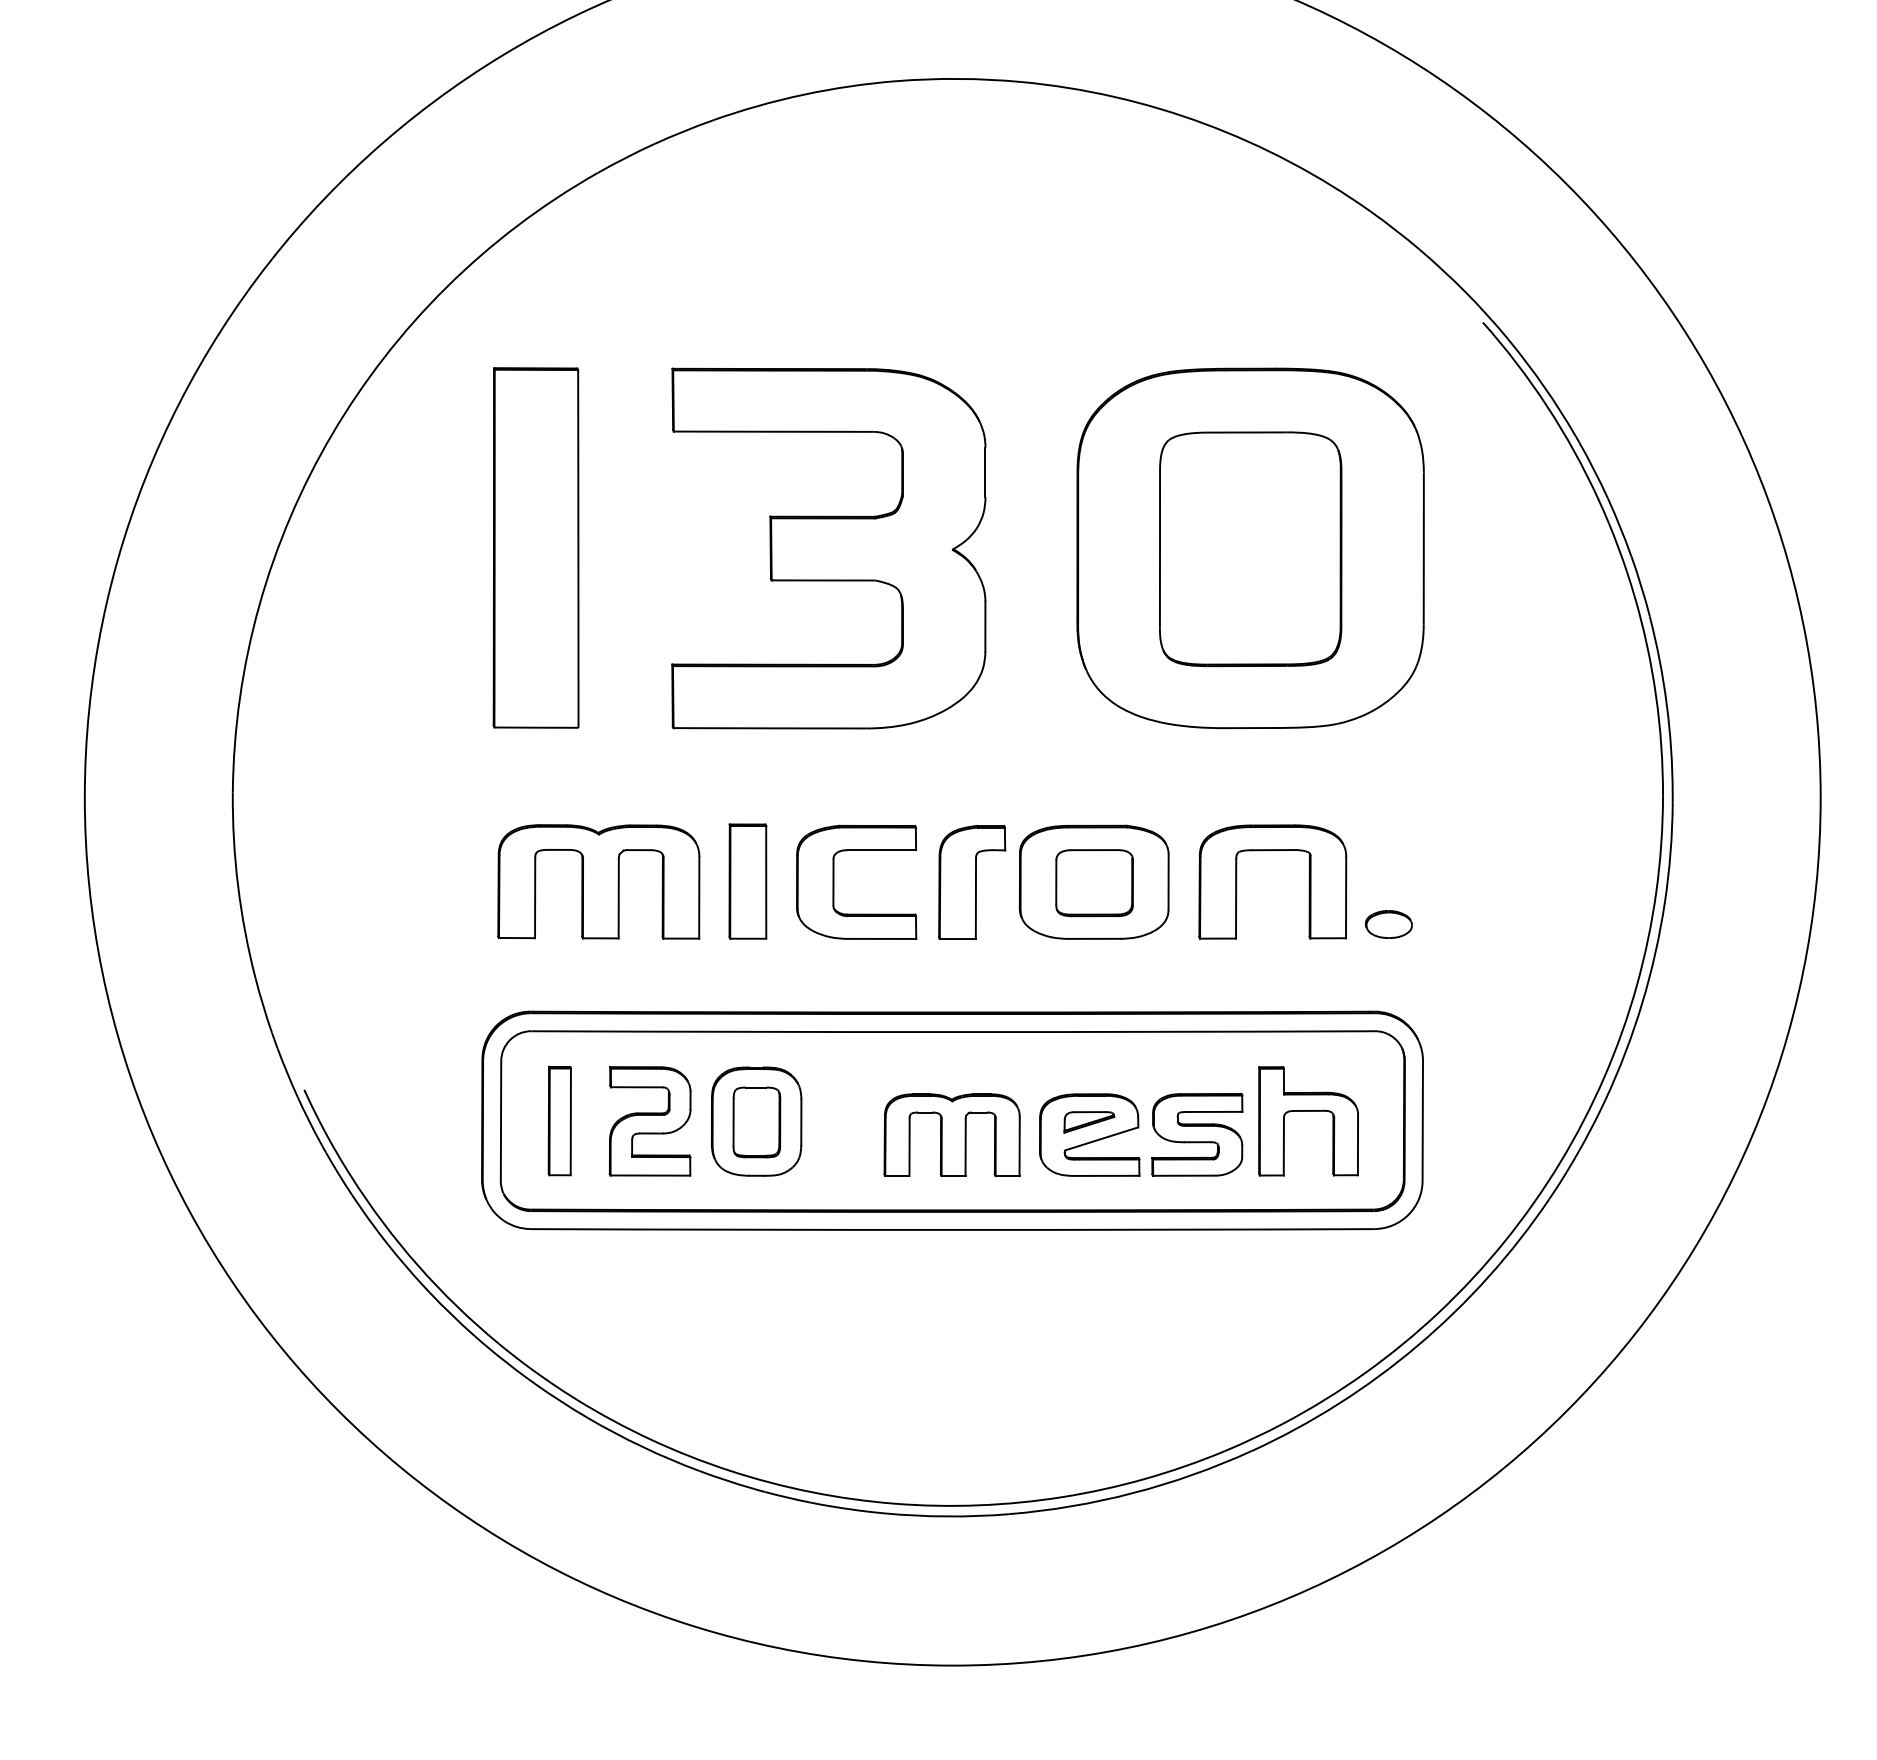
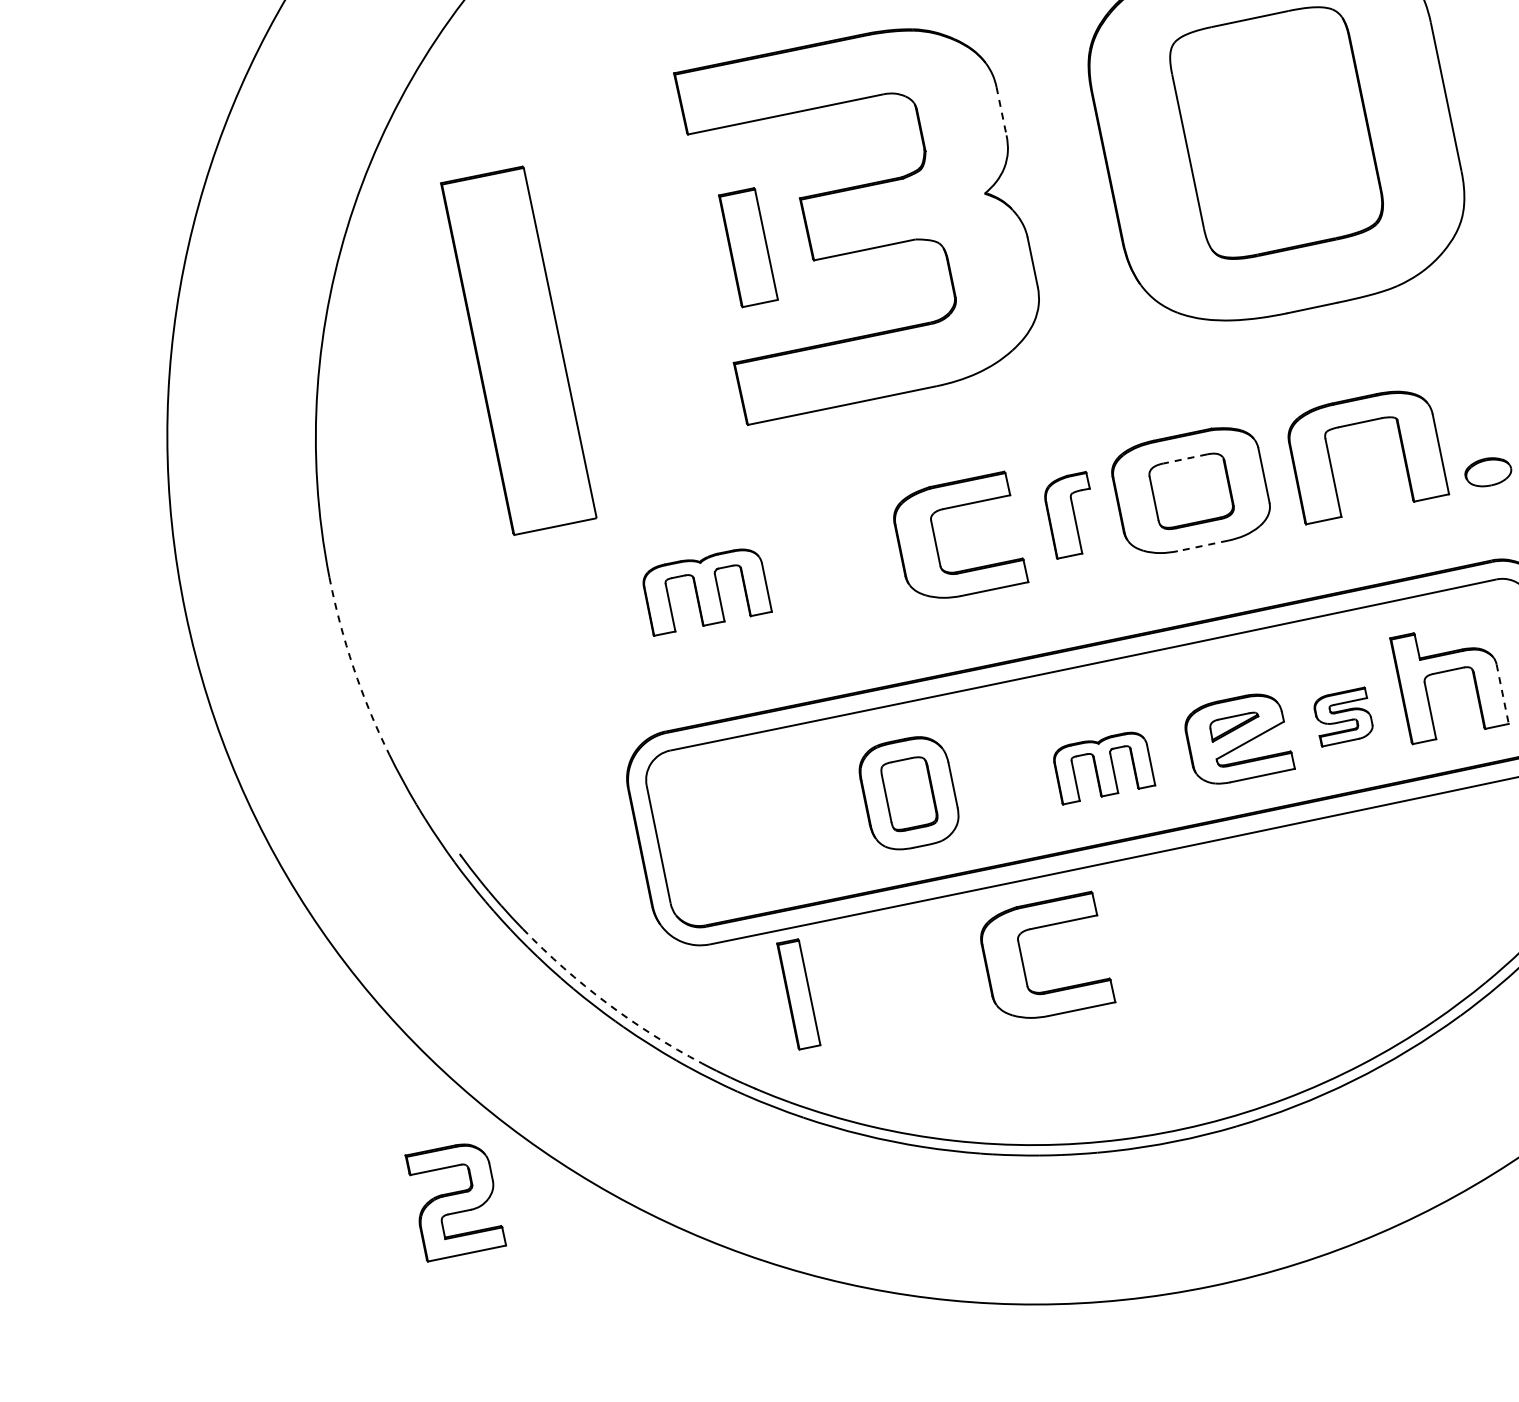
line: (985, 472) -> (1001, 111), solid -> dashed
part: (535, 547) -> (518, 350), moved
line: (1094, 850) -> (1184, 459), solid -> dashed
part: (598, 881) -> (705, 590), size x0.6
part: (747, 881) -> (747, 247), moved
part: (972, 881) -> (1071, 514), size x0.7
arc: (238, 886) -> (354, 668), solid -> dashed
line: (1094, 938) -> (1202, 545), solid -> dashed
part: (559, 1120) -> (798, 993), moved
part: (649, 1121) -> (455, 1200), moved
part: (951, 1134) -> (1102, 766), size x0.7
part: (1197, 1134) -> (1343, 716), size x0.6
line: (1358, 1145) -> (1503, 694), solid -> dashed
arc: (418, 1265) -> (607, 1002), solid -> dashed
part: (834, 1310) -> (1023, 962), added

